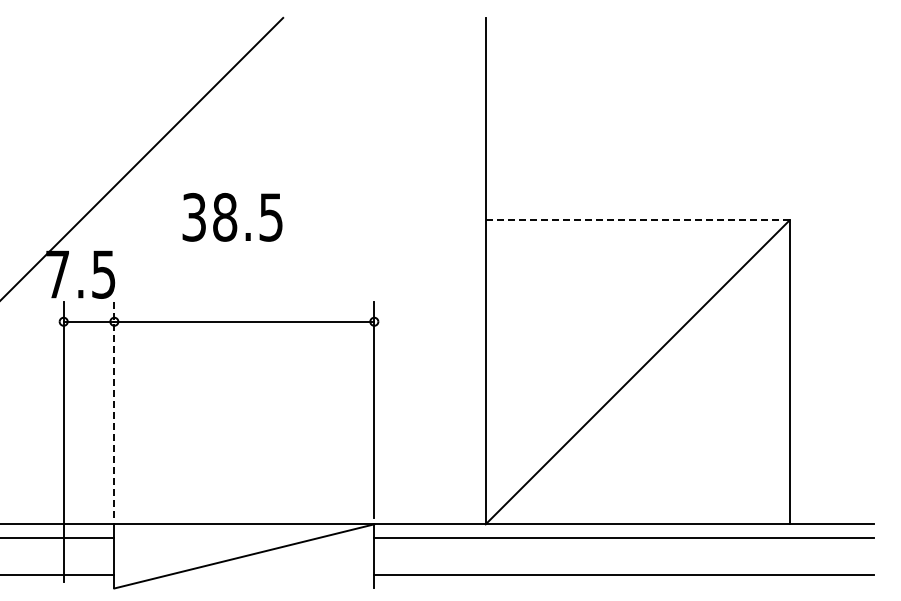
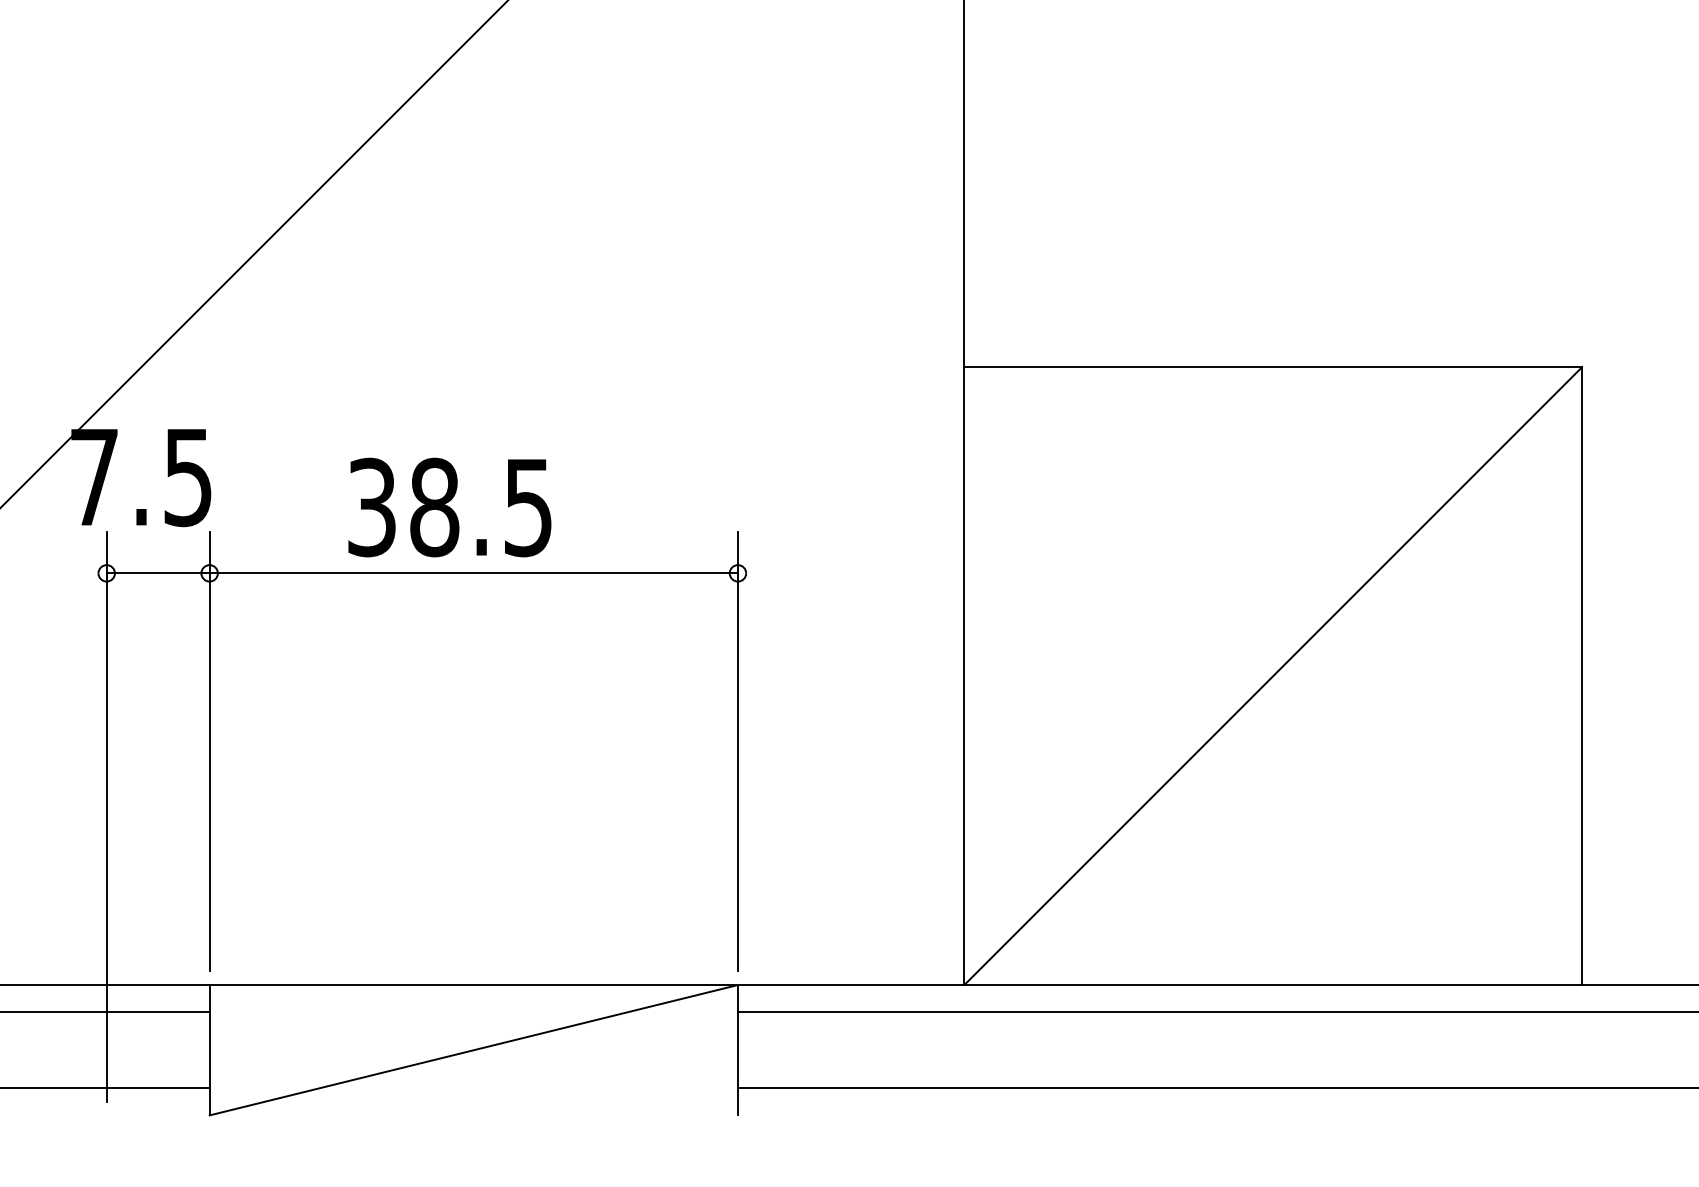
text: (232, 217) -> (449, 507), moved
line: (637, 220) -> (1272, 367), dashed -> solid
line: (114, 409) -> (209, 751), dashed -> solid

